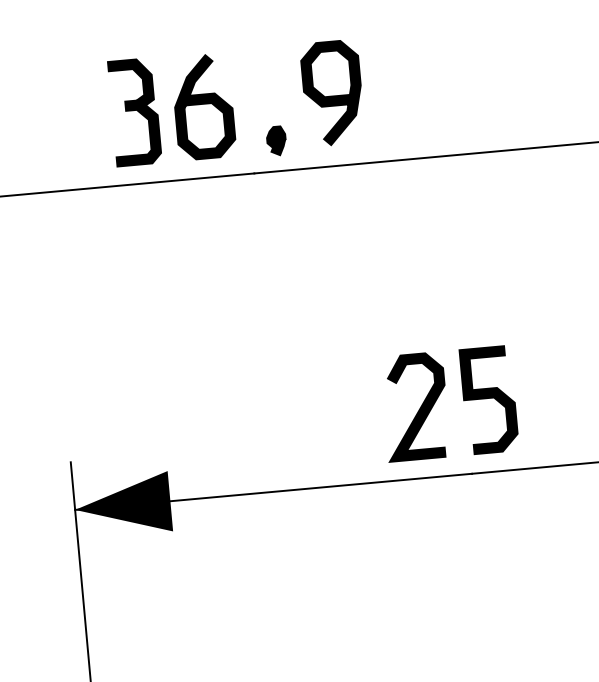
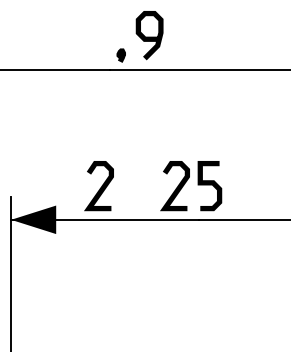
part: (171, 109) -> (73, 36), removed
curve: (257, 424) -> (100, 187), added

